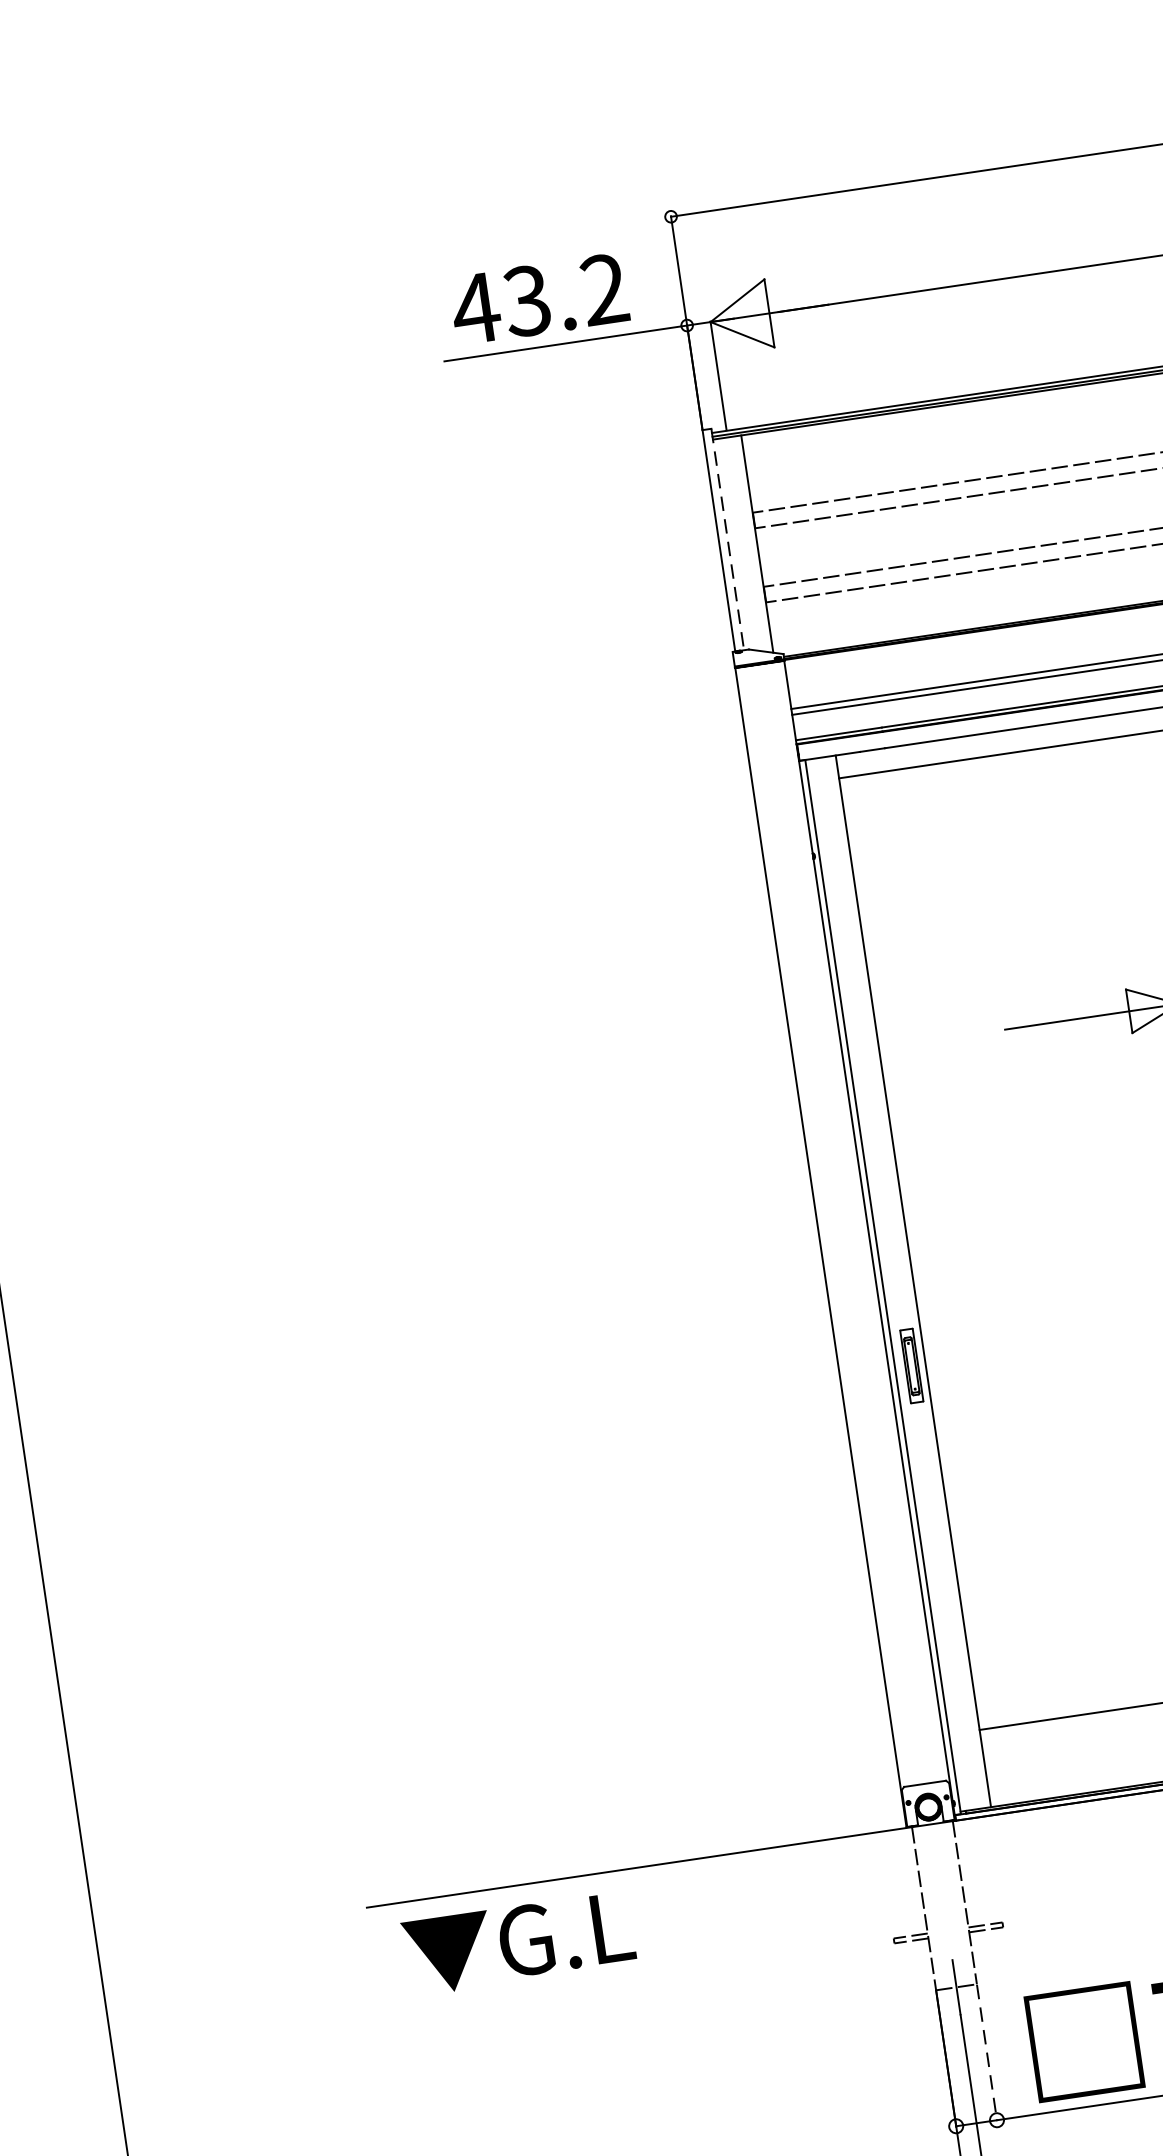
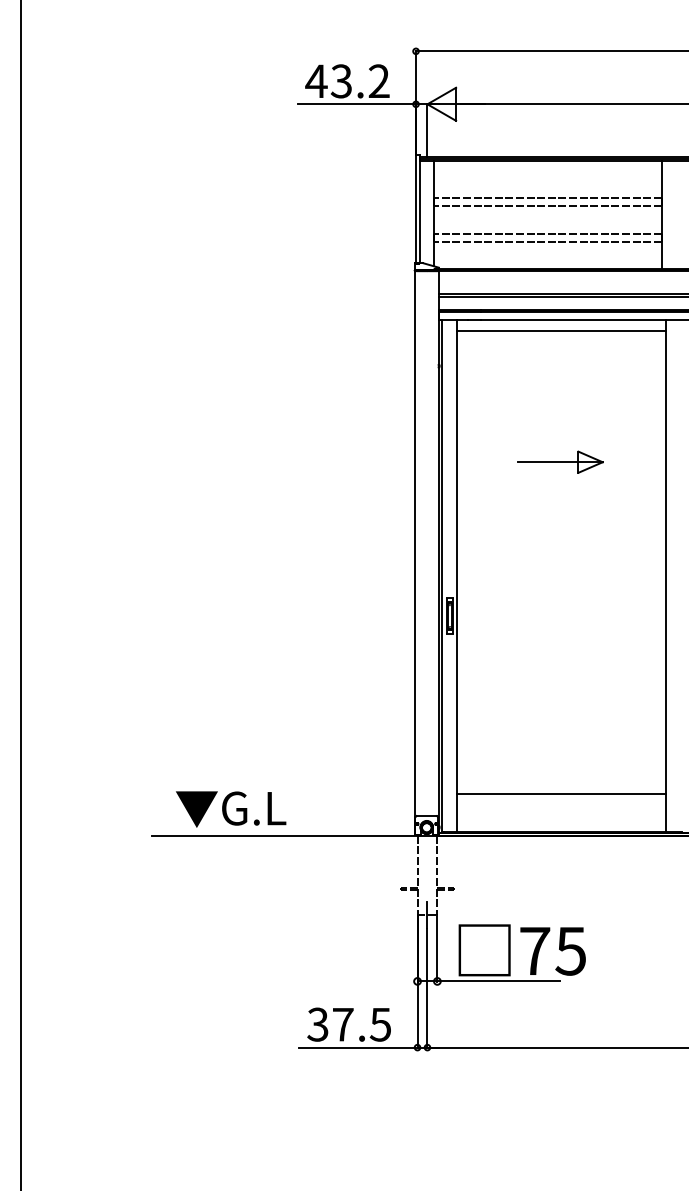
line: (728, 540) -> (420, 209), dashed -> solid
text: (519, 1943) -> (231, 809), moved
line: (987, 2054) -> (437, 949), dashed -> solid

